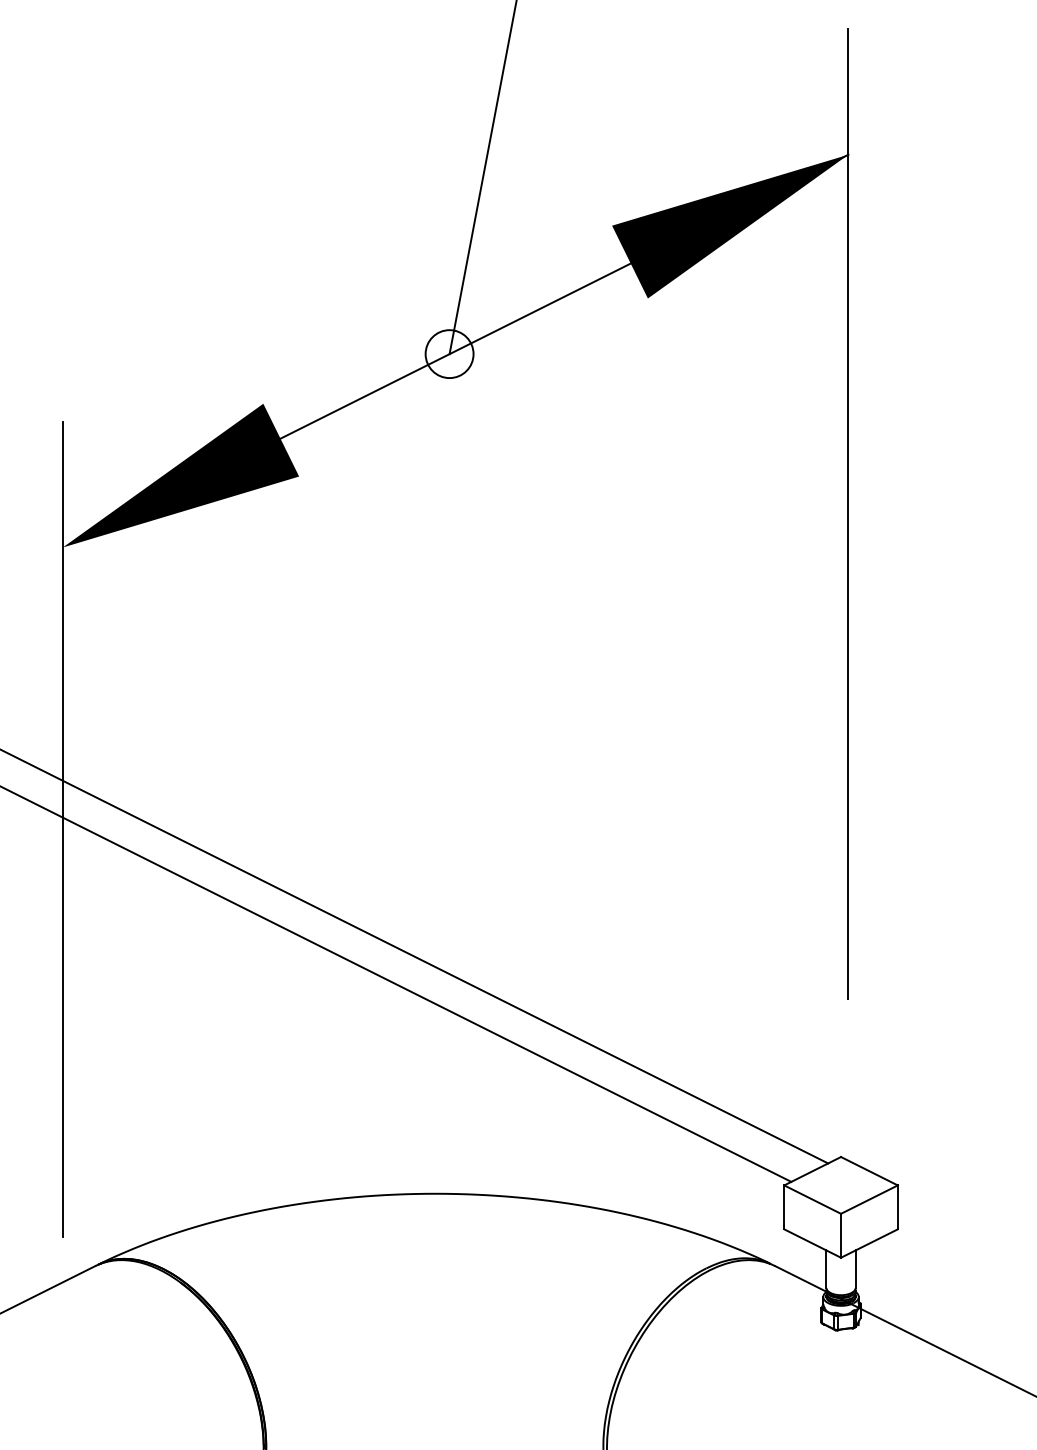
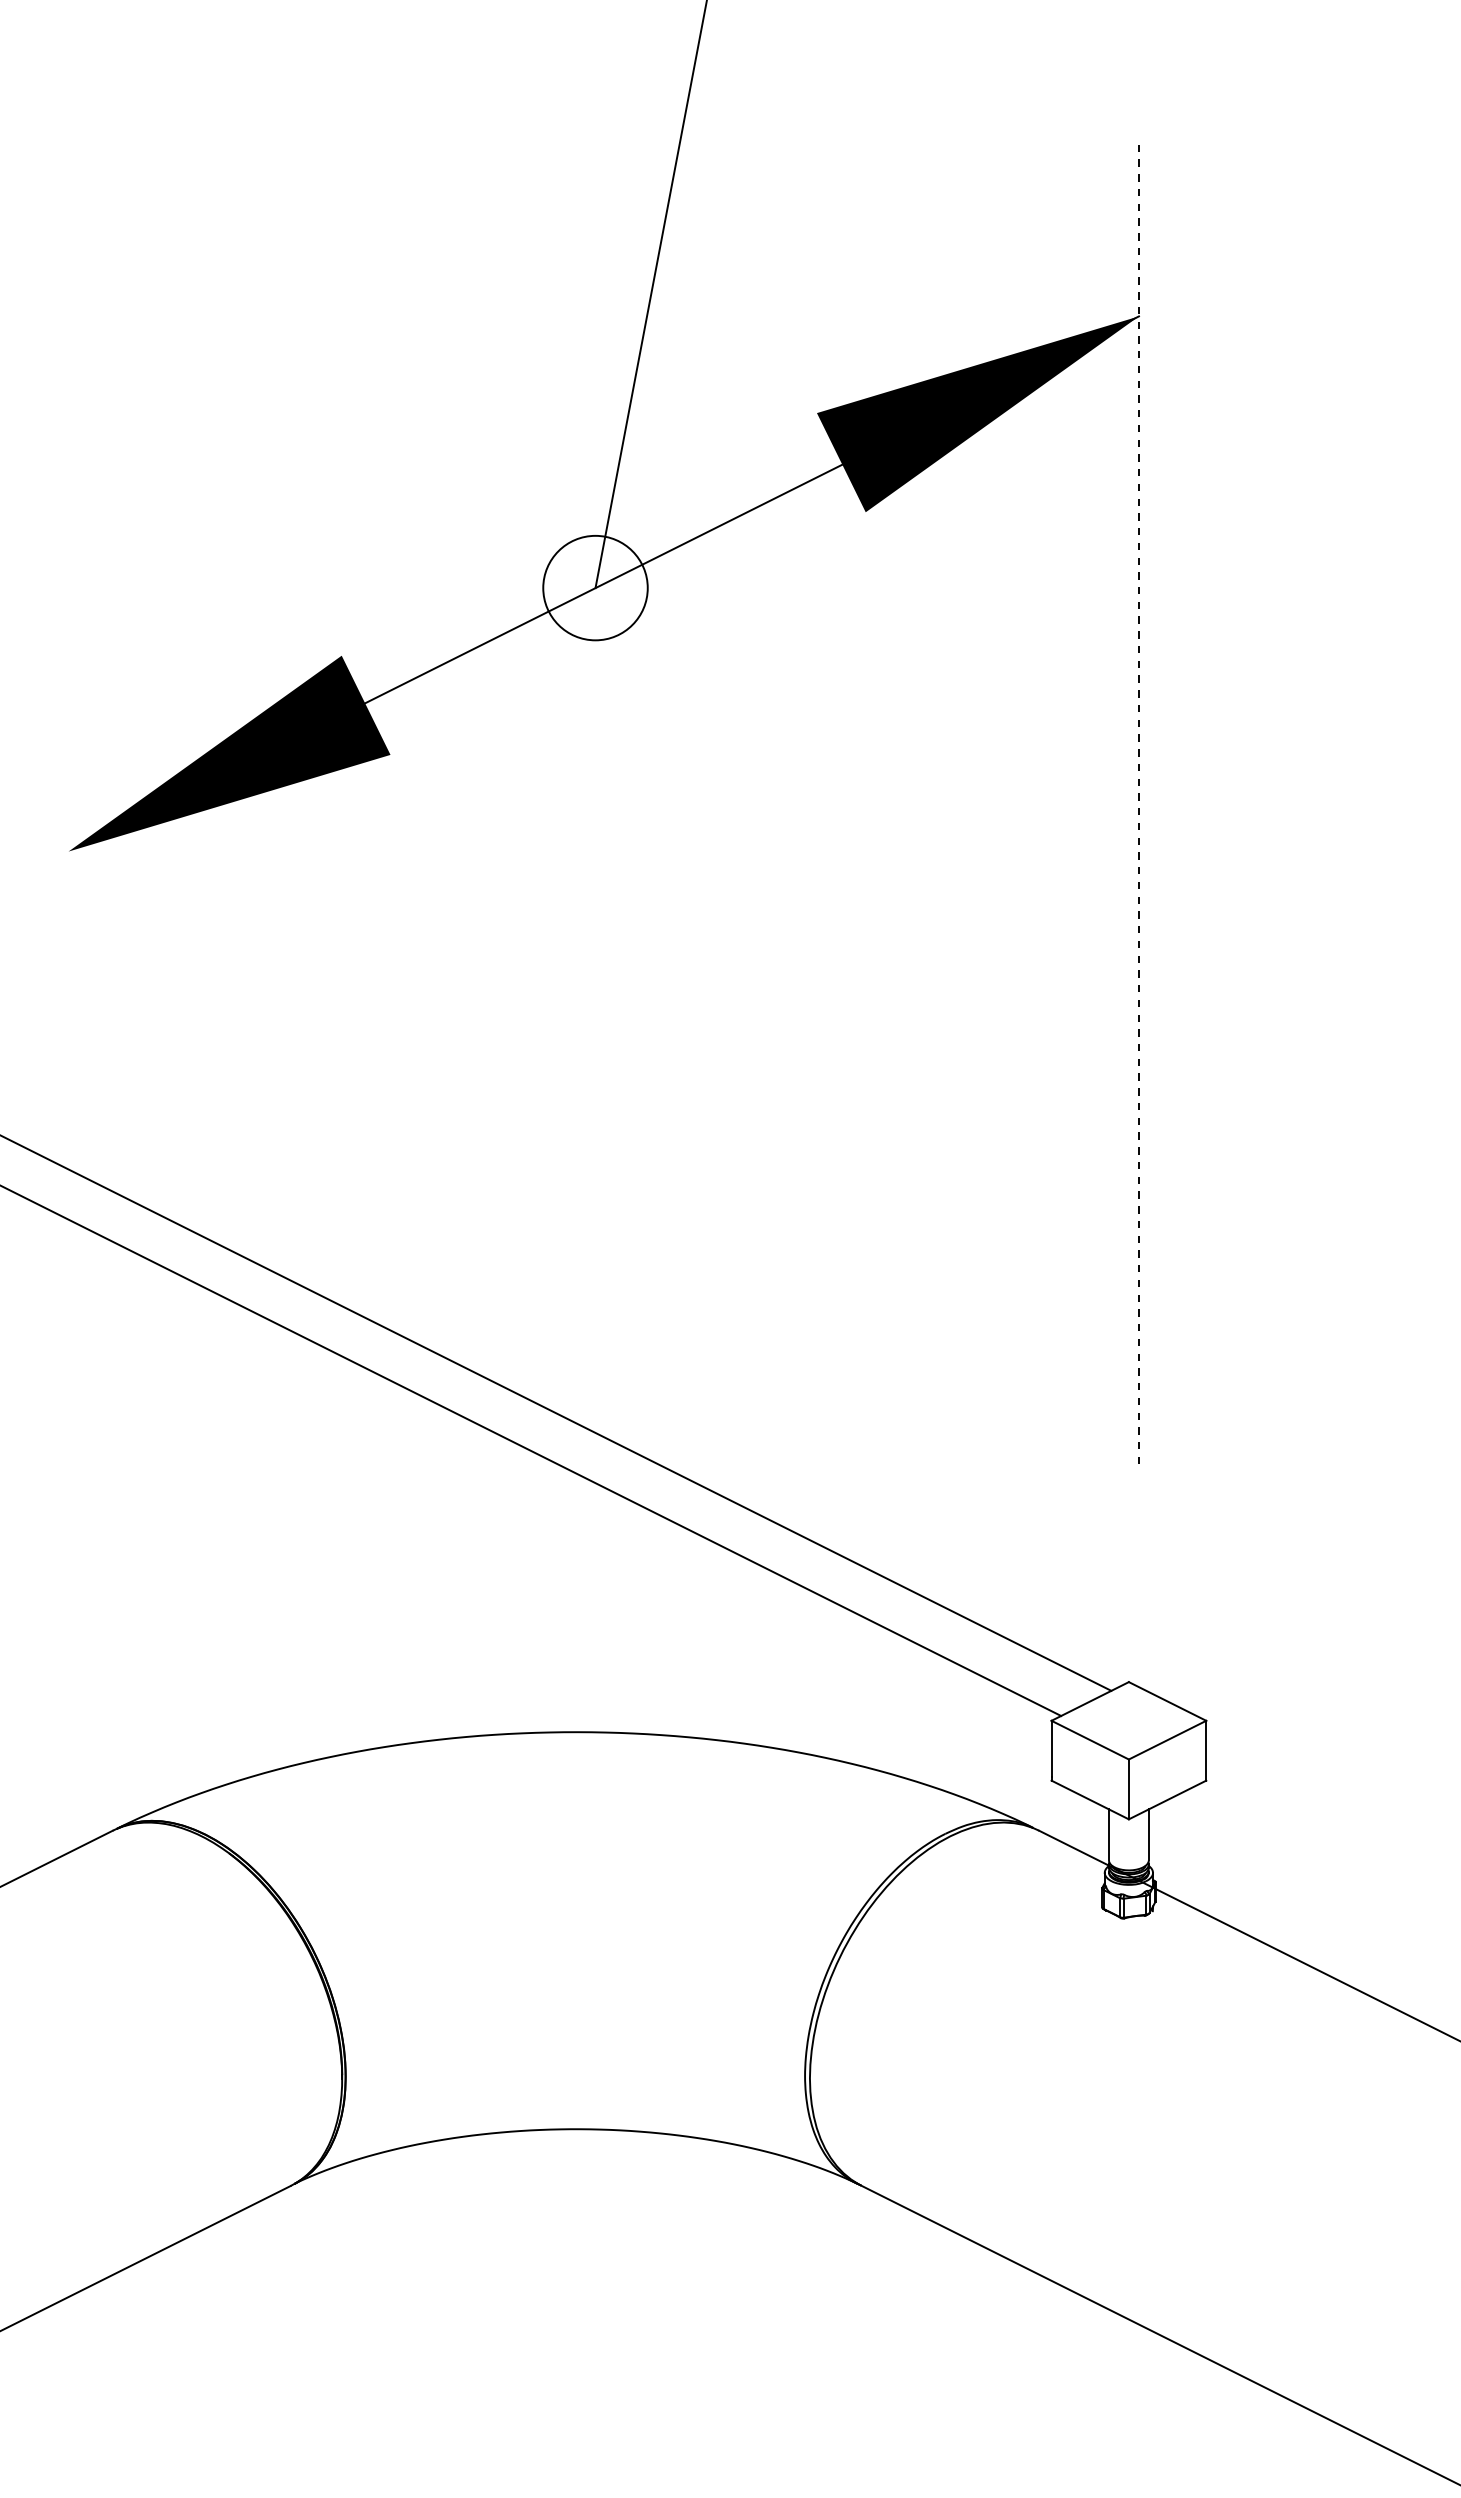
circle: (449, 353) -> (595, 587), size x1.6
line: (848, 514) -> (1138, 806), solid -> dashed
line: (62, 829) -> (68, 1235), removed

